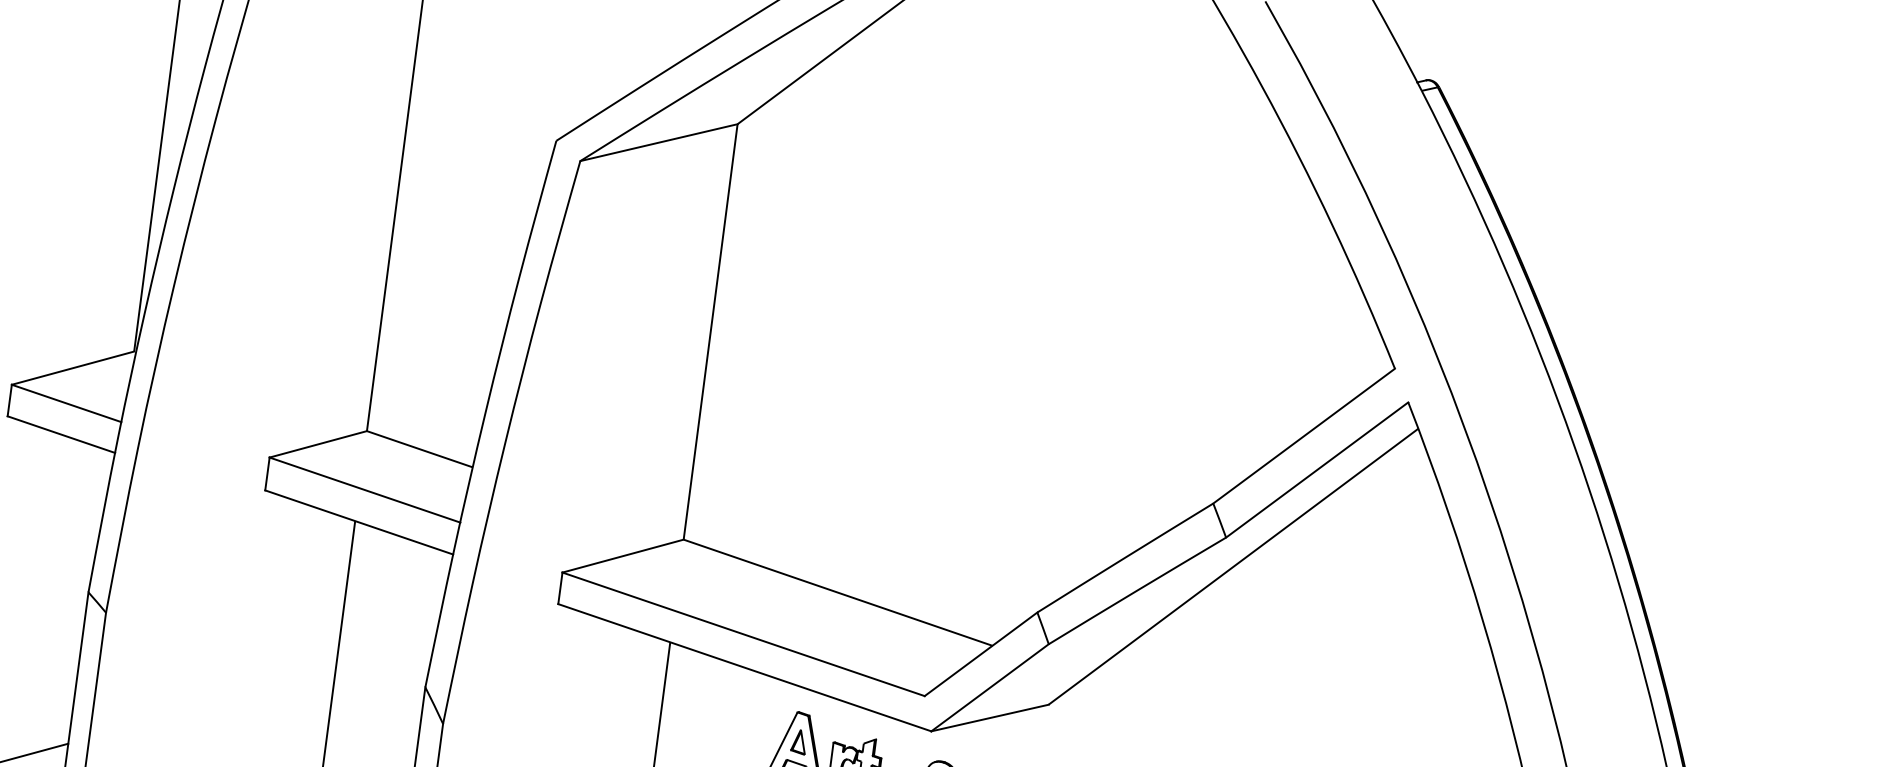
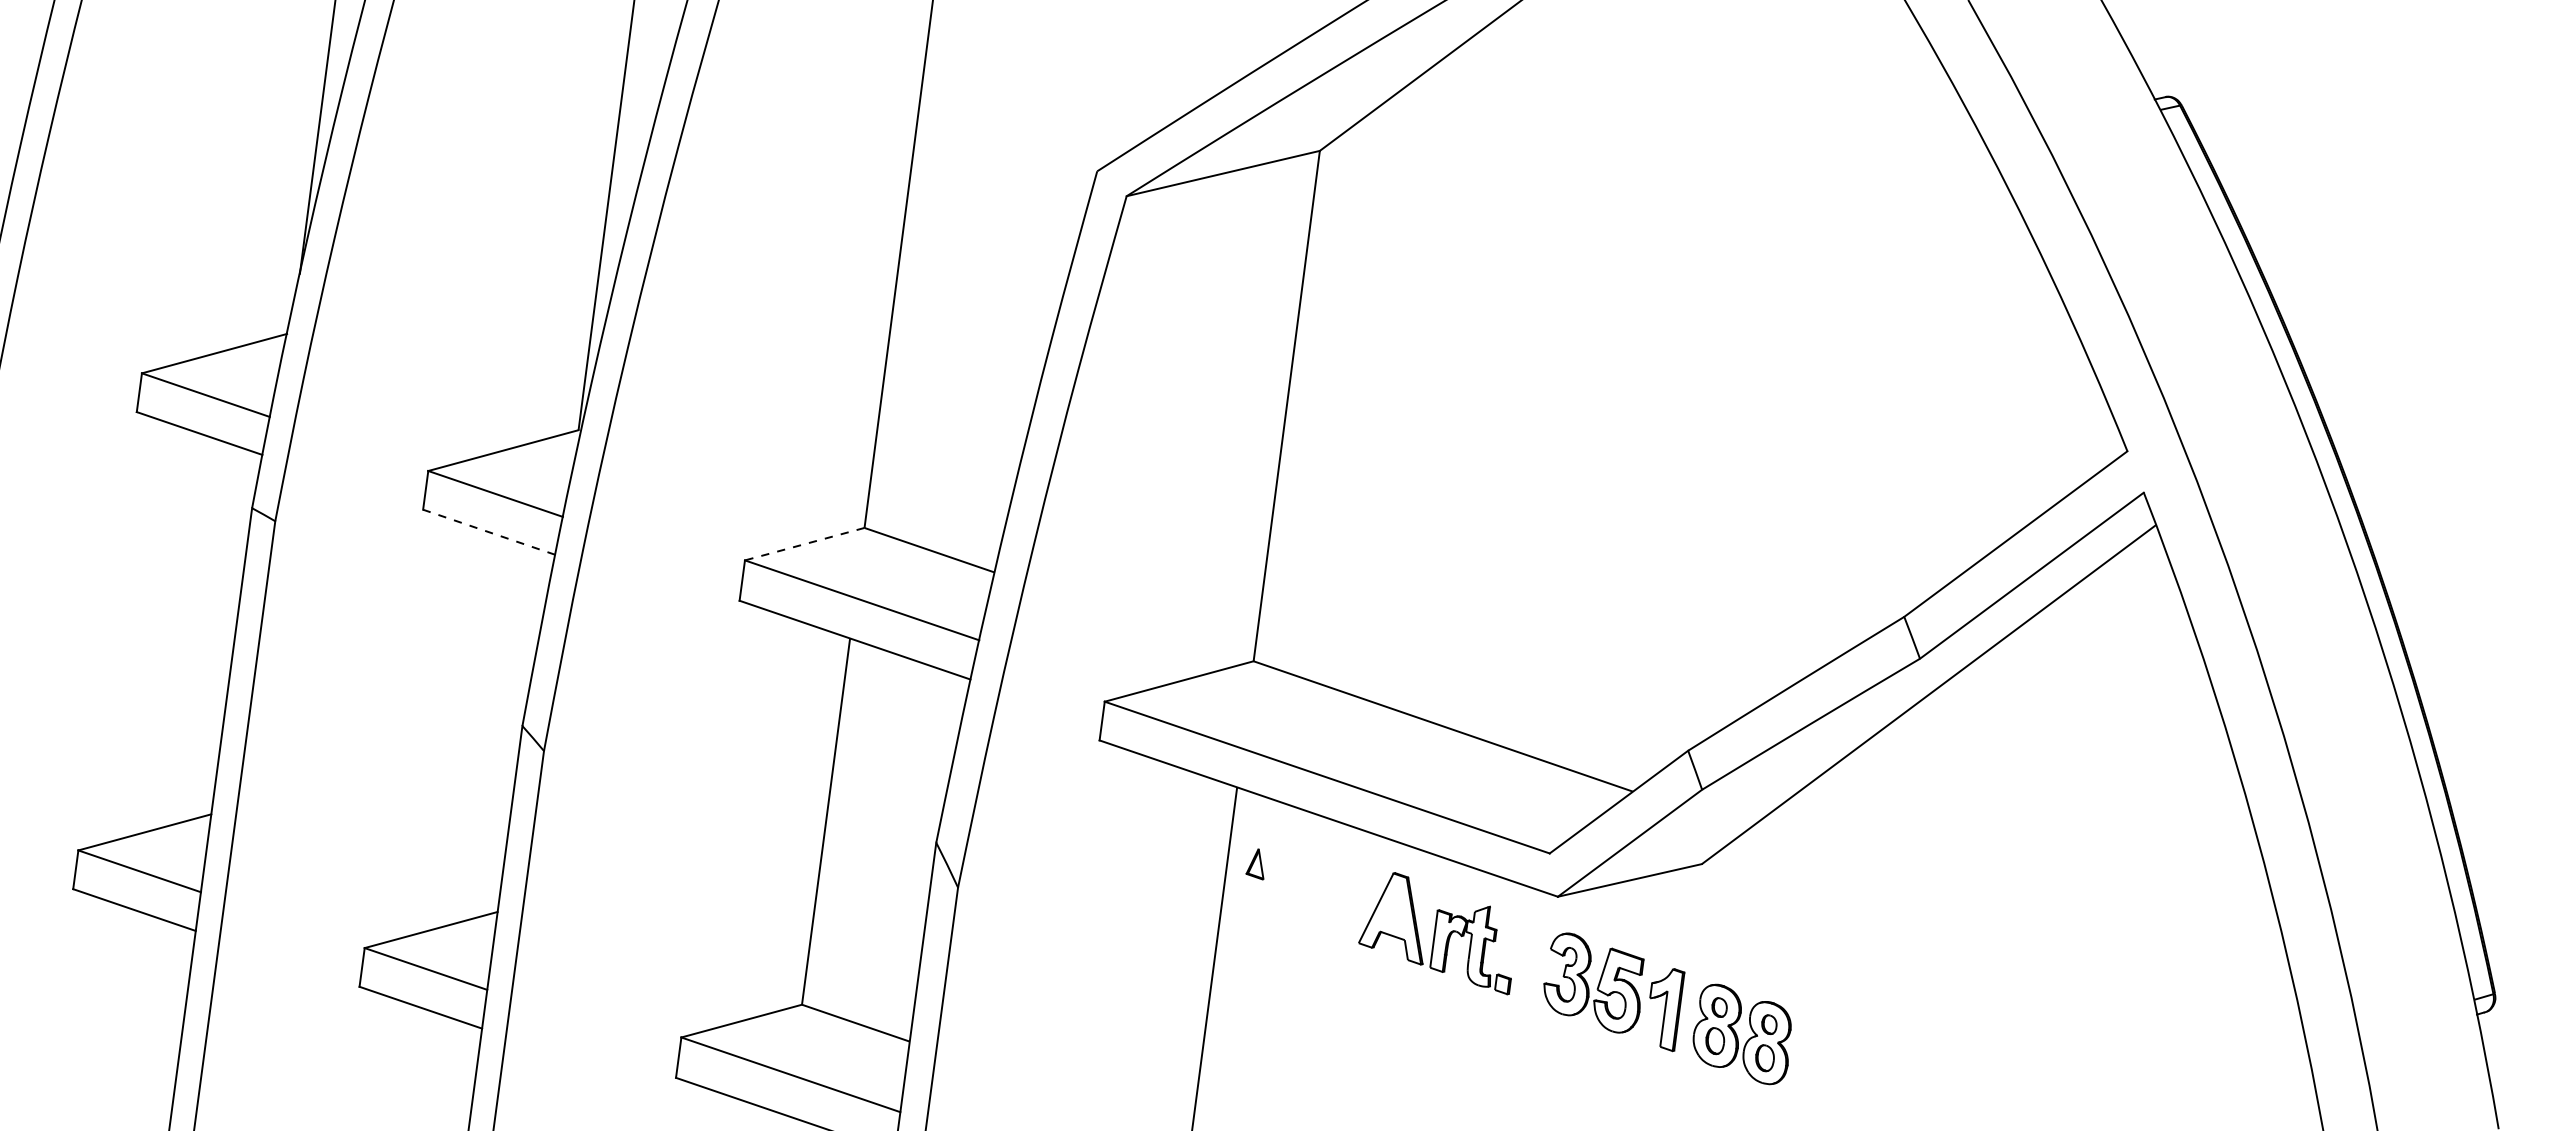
line: (61, 434) -> (489, 532), solid -> dashed
line: (318, 444) -> (804, 544), solid -> dashed
part: (797, 742) -> (1254, 864), moved

